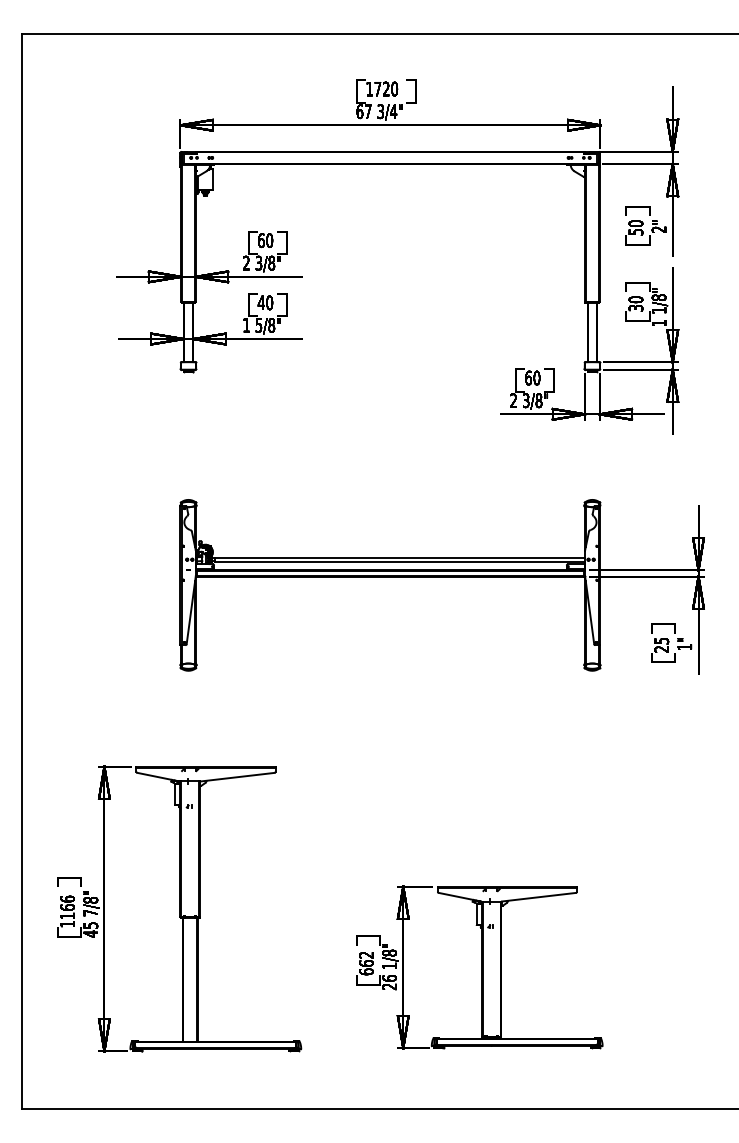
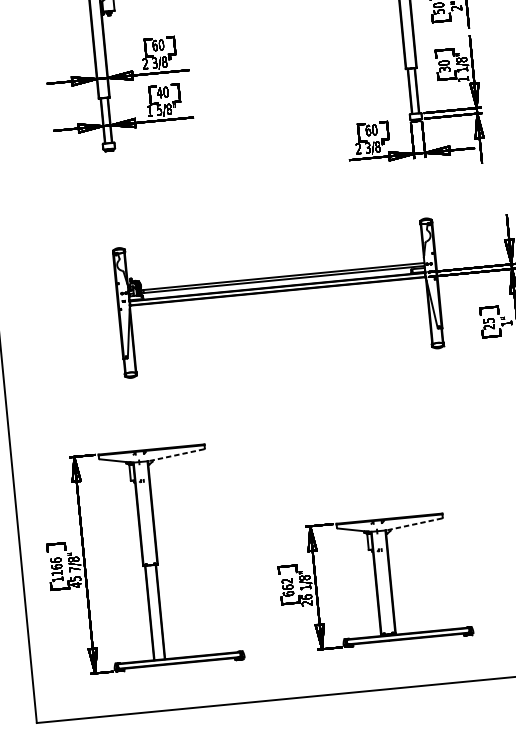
line: (237, 777) -> (176, 455), solid -> dashed
line: (538, 897) -> (413, 524), solid -> dashed

